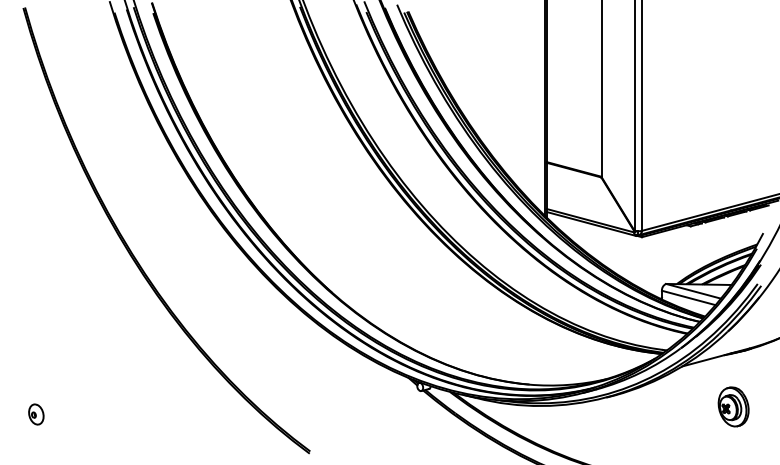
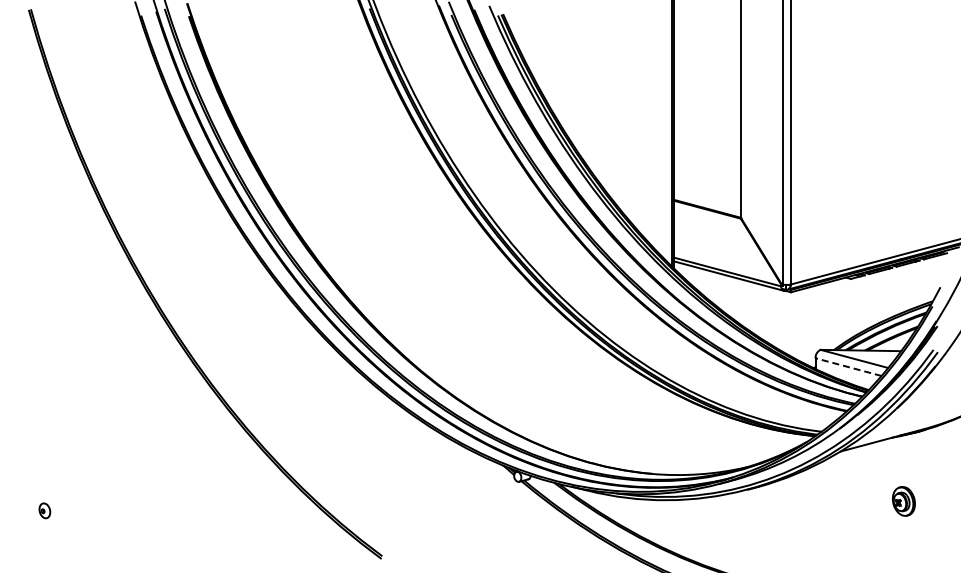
line: (688, 298) -> (848, 367), solid -> dashed
part: (733, 407) -> (903, 501), size x0.6
part: (36, 414) -> (44, 510), size x0.6

